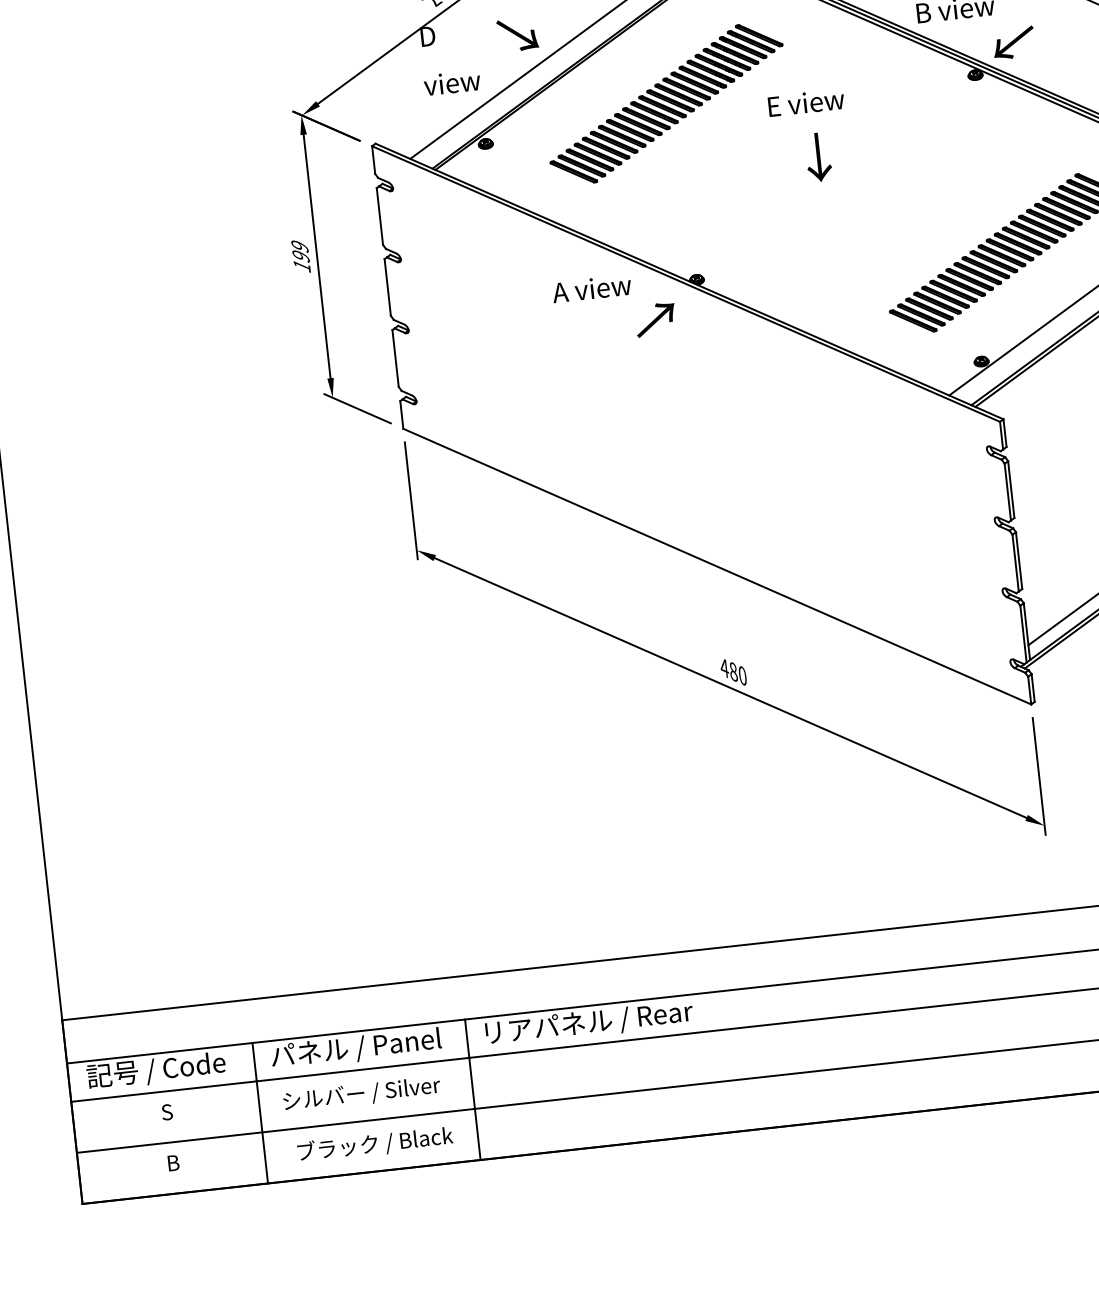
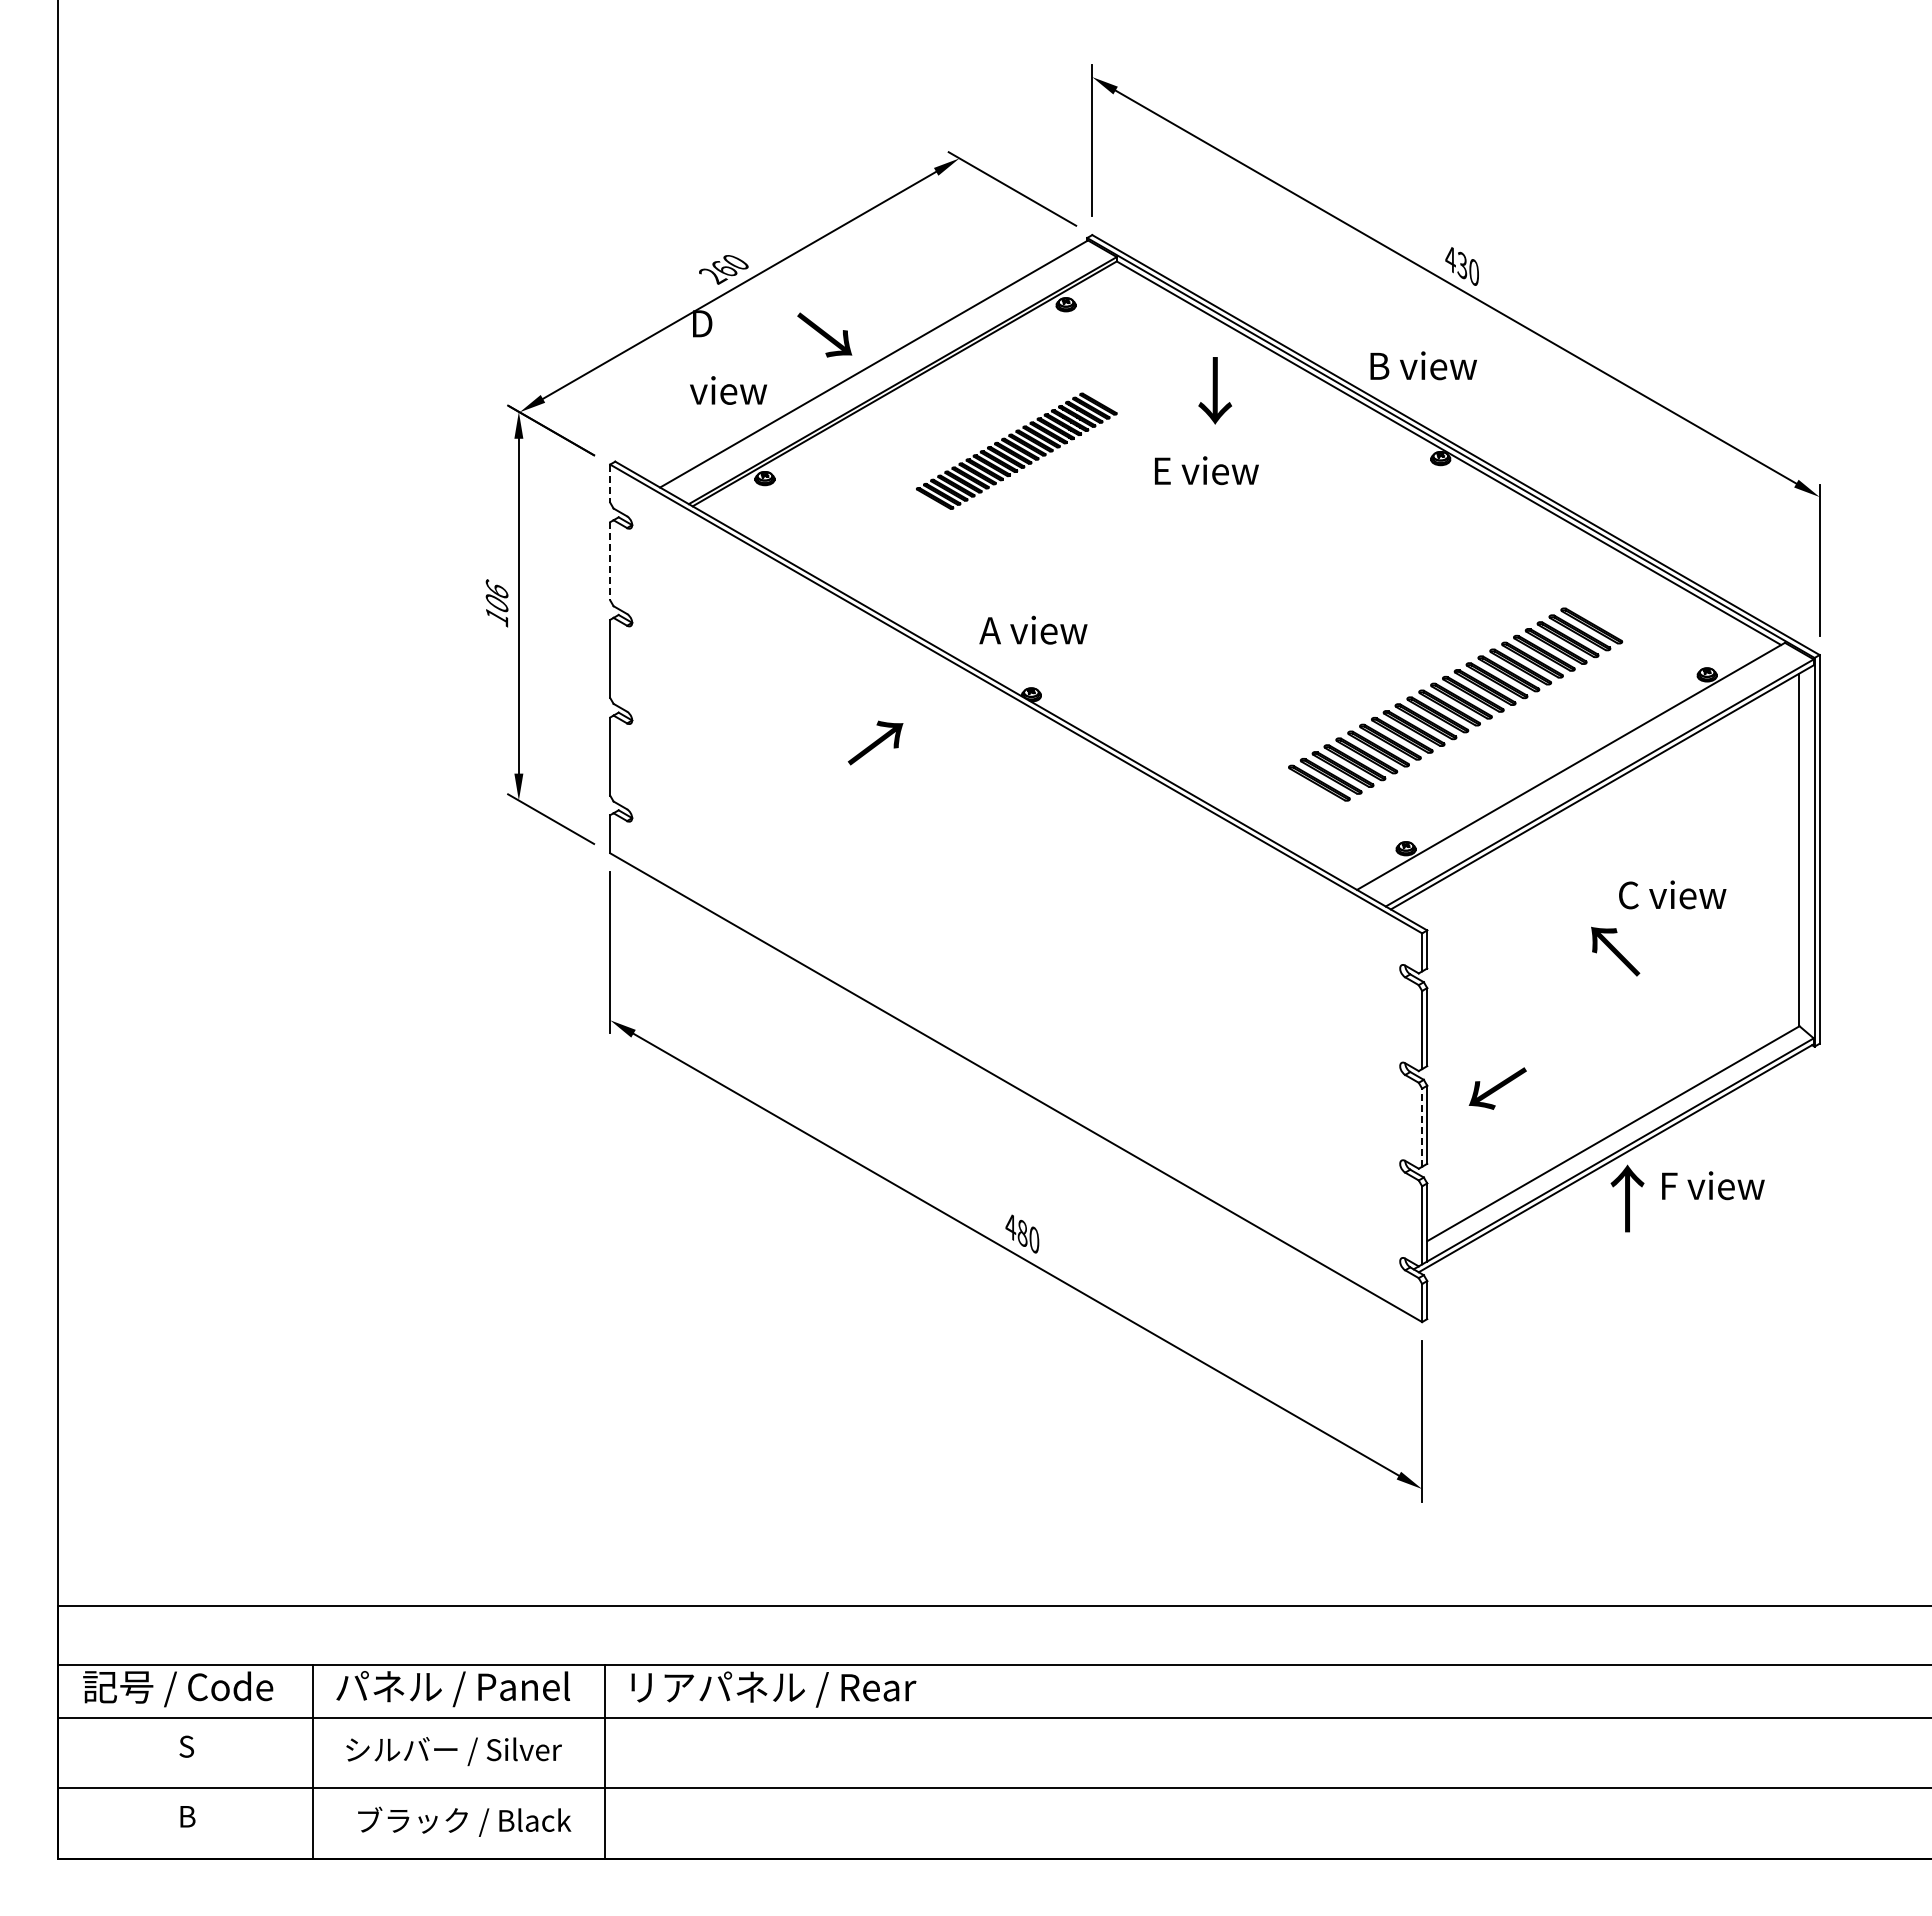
text: (1013, 42) -> (1497, 1088), moved
part: (666, 104) -> (1016, 451), size x0.6
text: (818, 157) -> (1214, 390), moved
line: (373, 160) -> (610, 484), solid -> dashed
line: (380, 216) -> (610, 561), solid -> dashed
text: (300, 251) -> (496, 596), 199 -> 106
text: (591, 288) -> (1033, 629), moved
text: (655, 319) -> (875, 742), moved
line: (1015, 562) -> (1422, 1127), solid -> dashed

